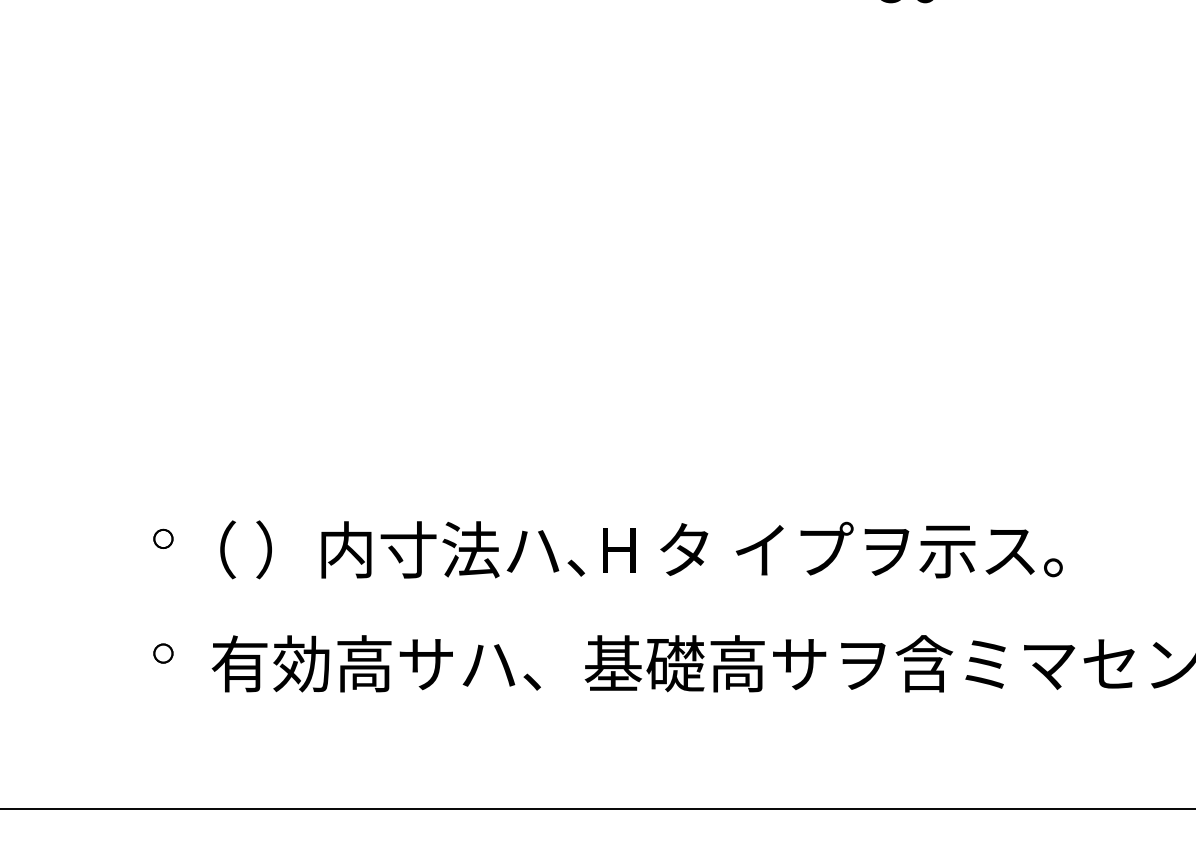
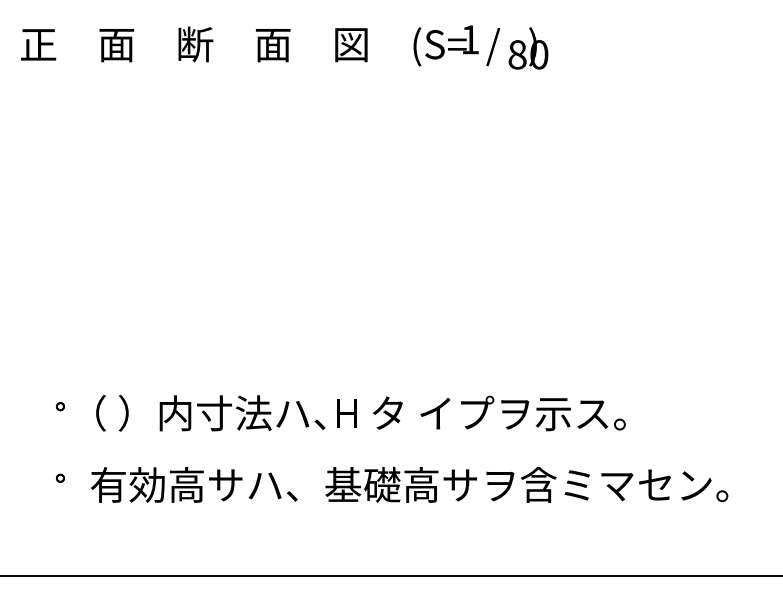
part: (163, 539) -> (60, 406), size x0.62
part: (163, 651) -> (60, 477), size x0.62

